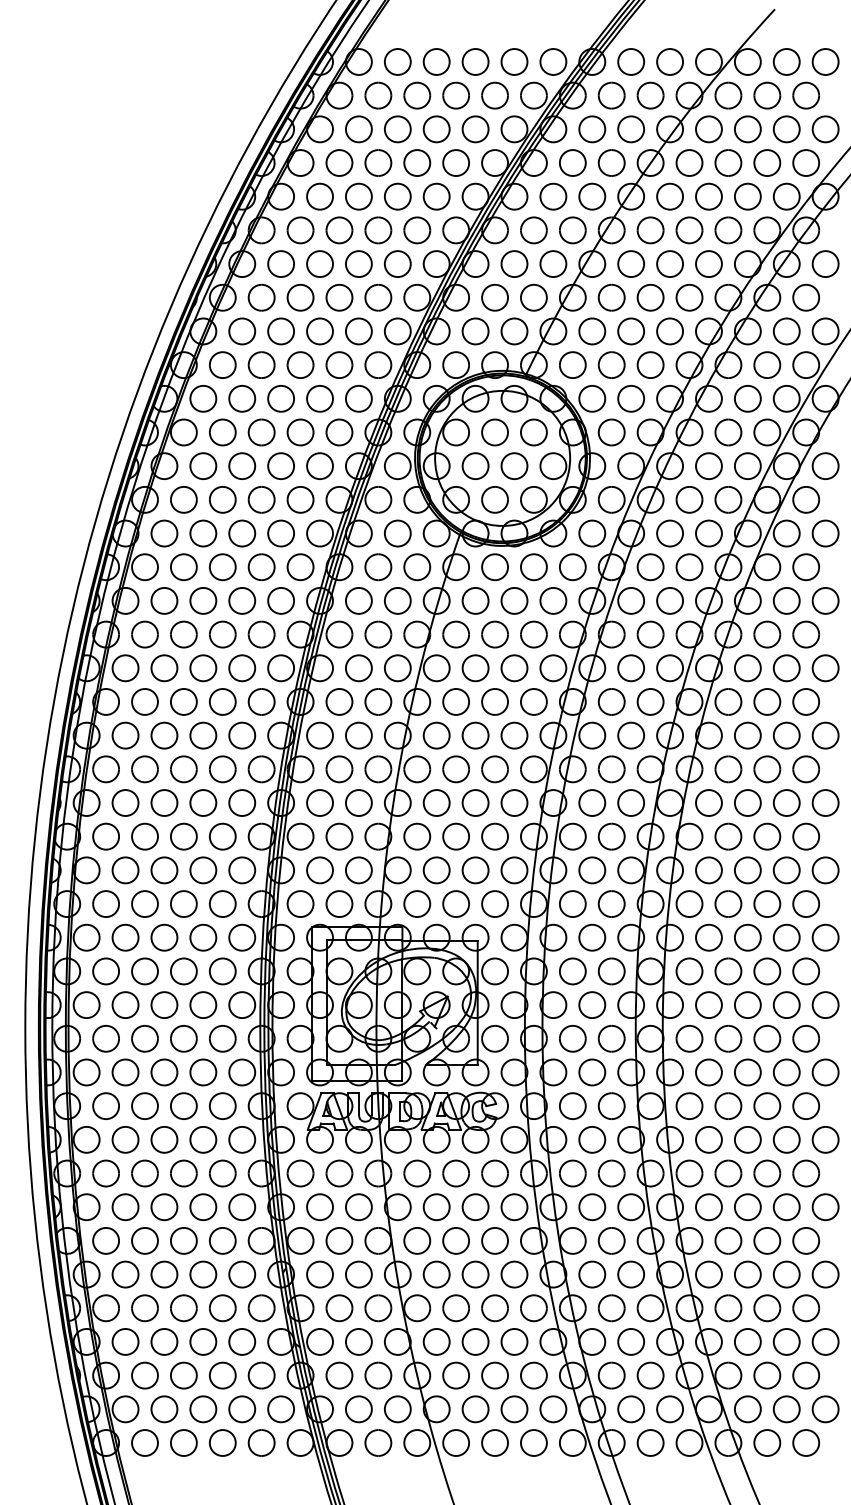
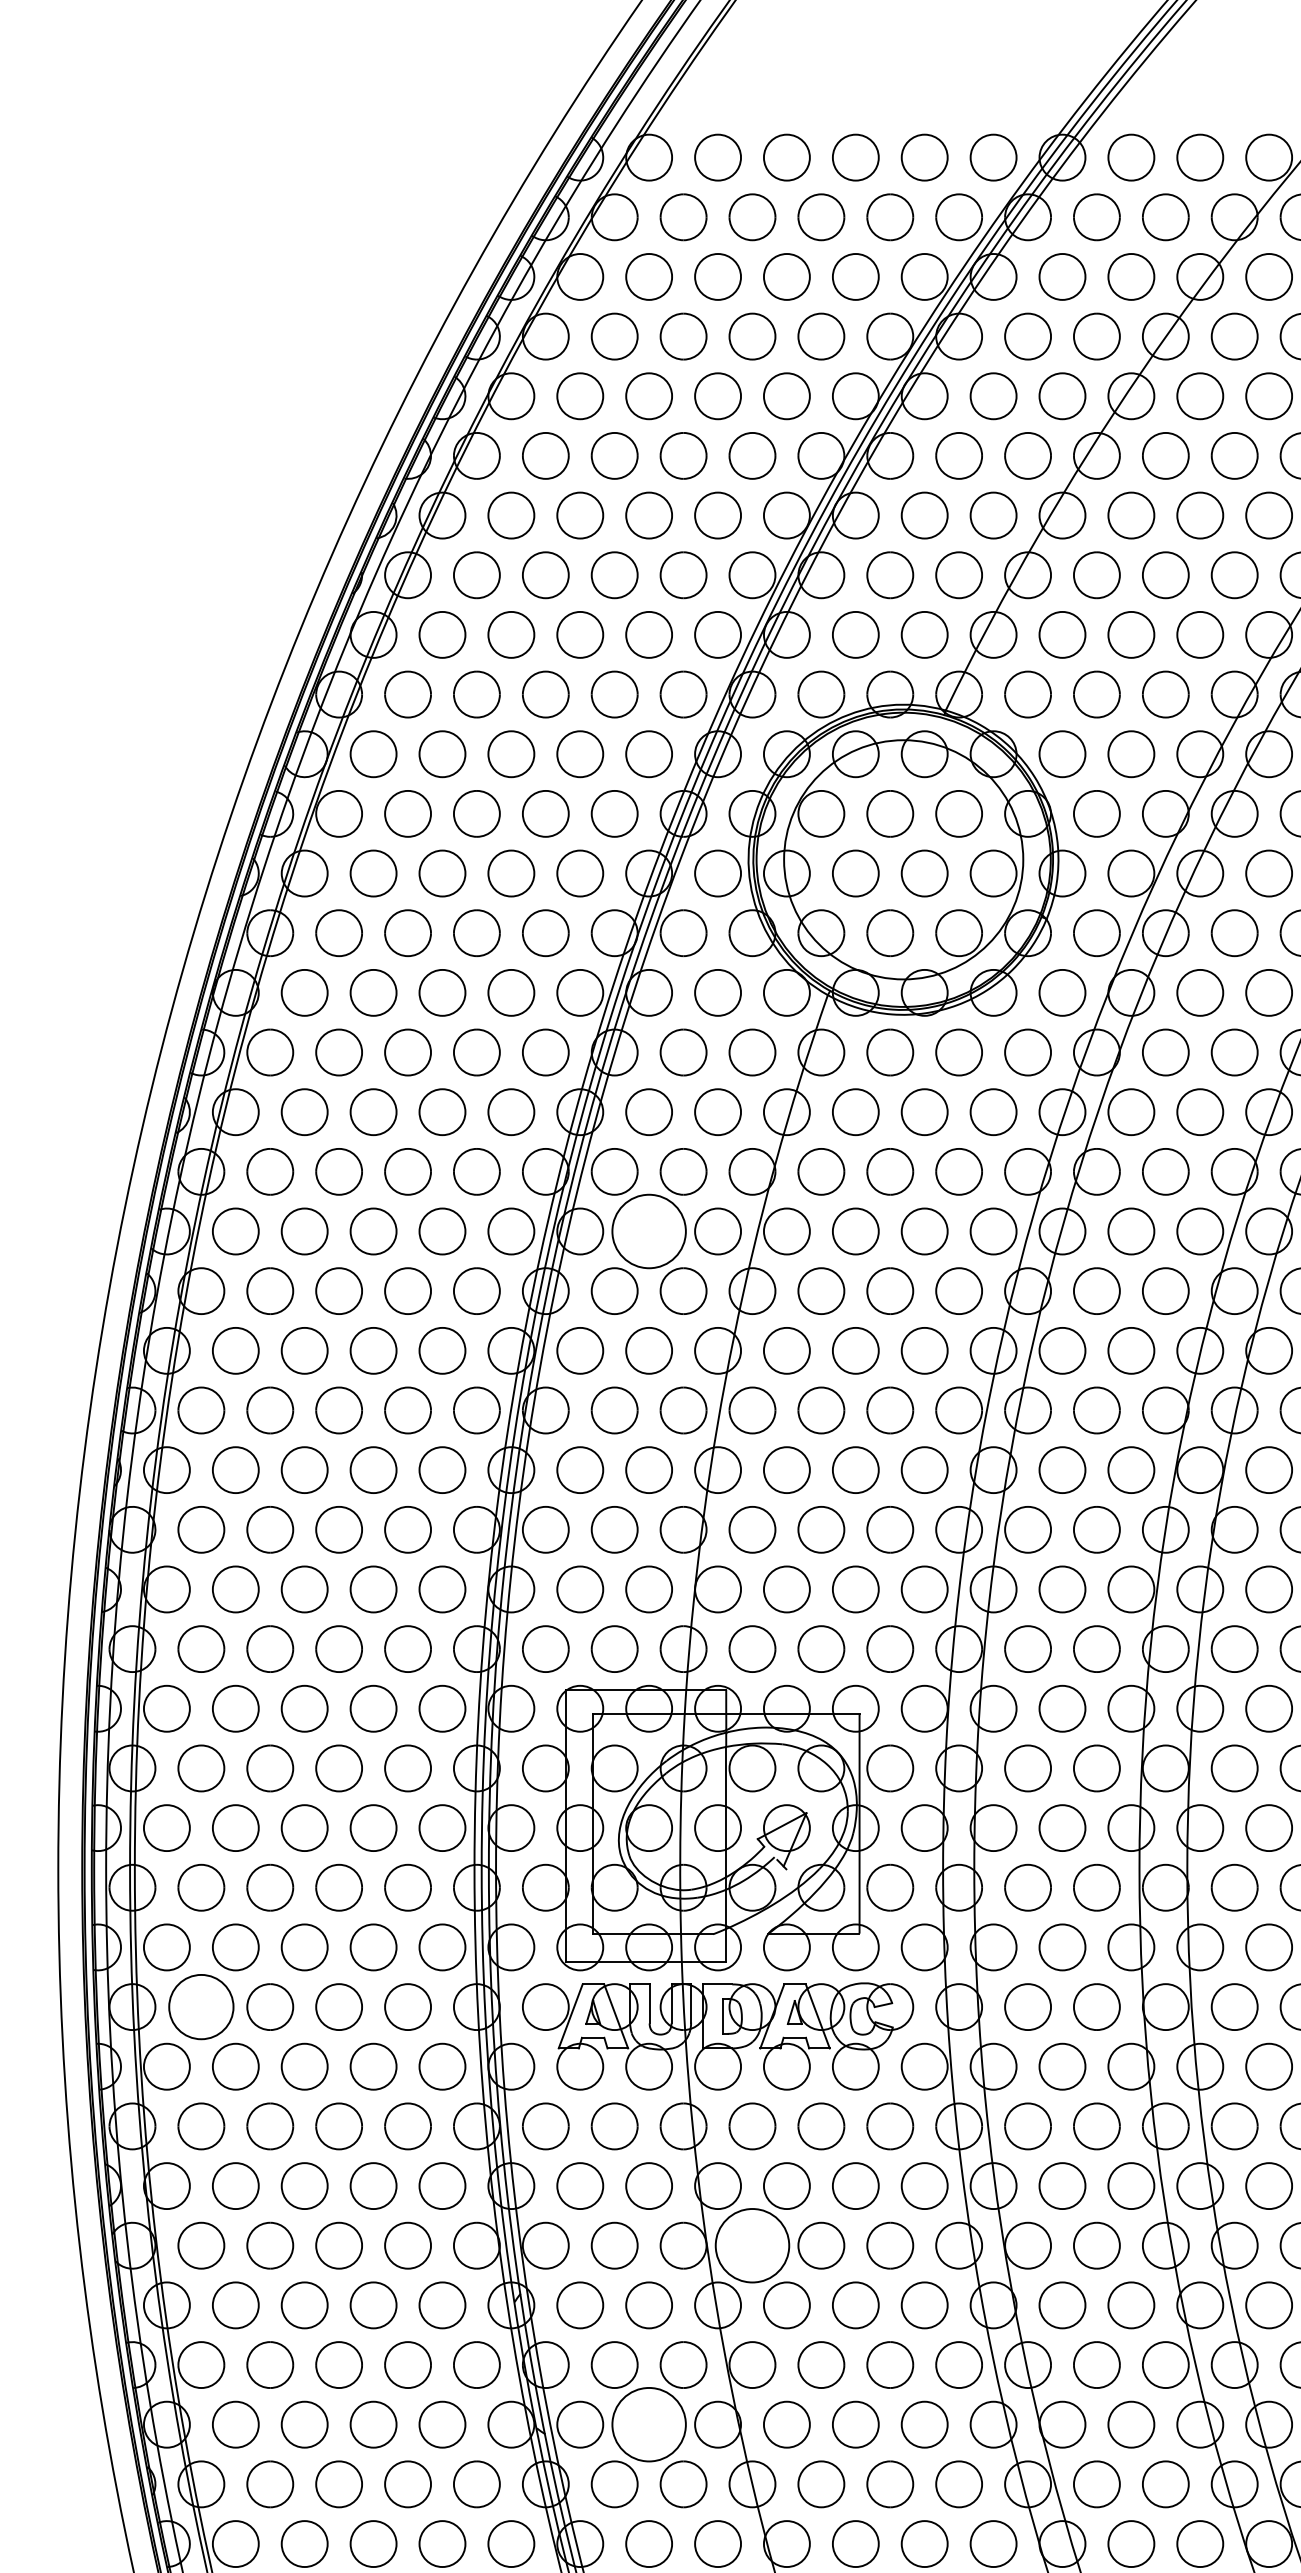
circle: (358, 668) -> (648, 1231), size x1.6
circle: (106, 1106) -> (202, 2007), size x1.4
circle: (417, 1240) -> (752, 2245), size x1.6
circle: (358, 1341) -> (648, 2423), size x1.6

